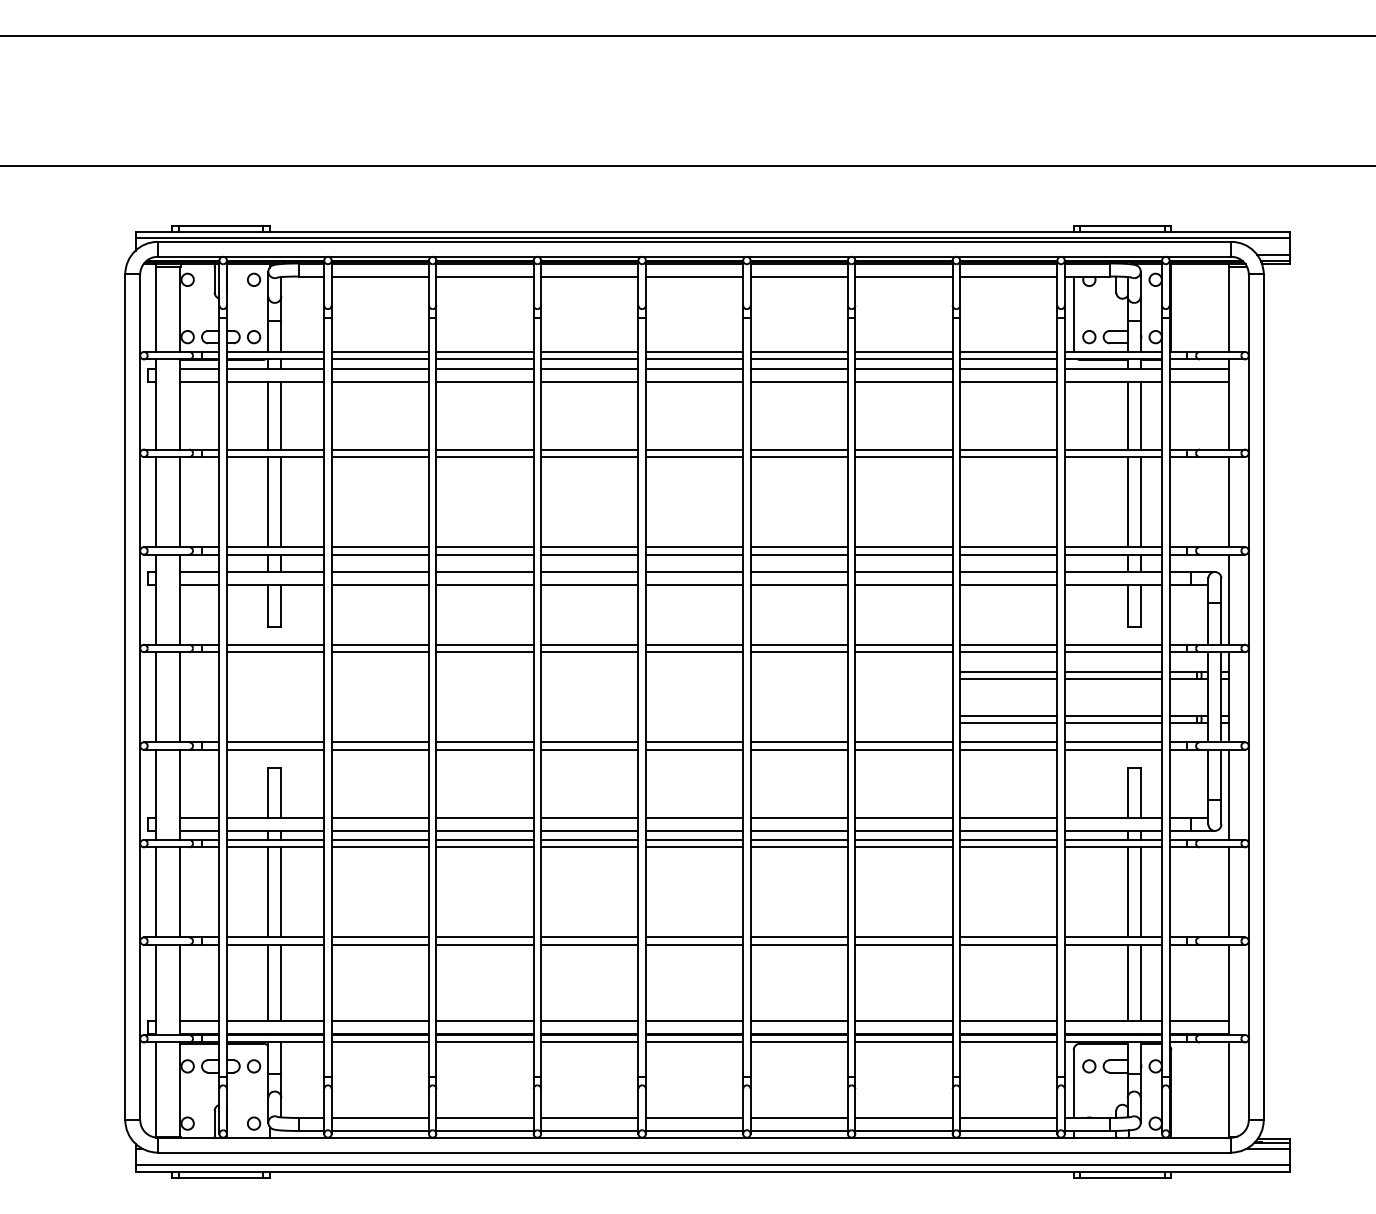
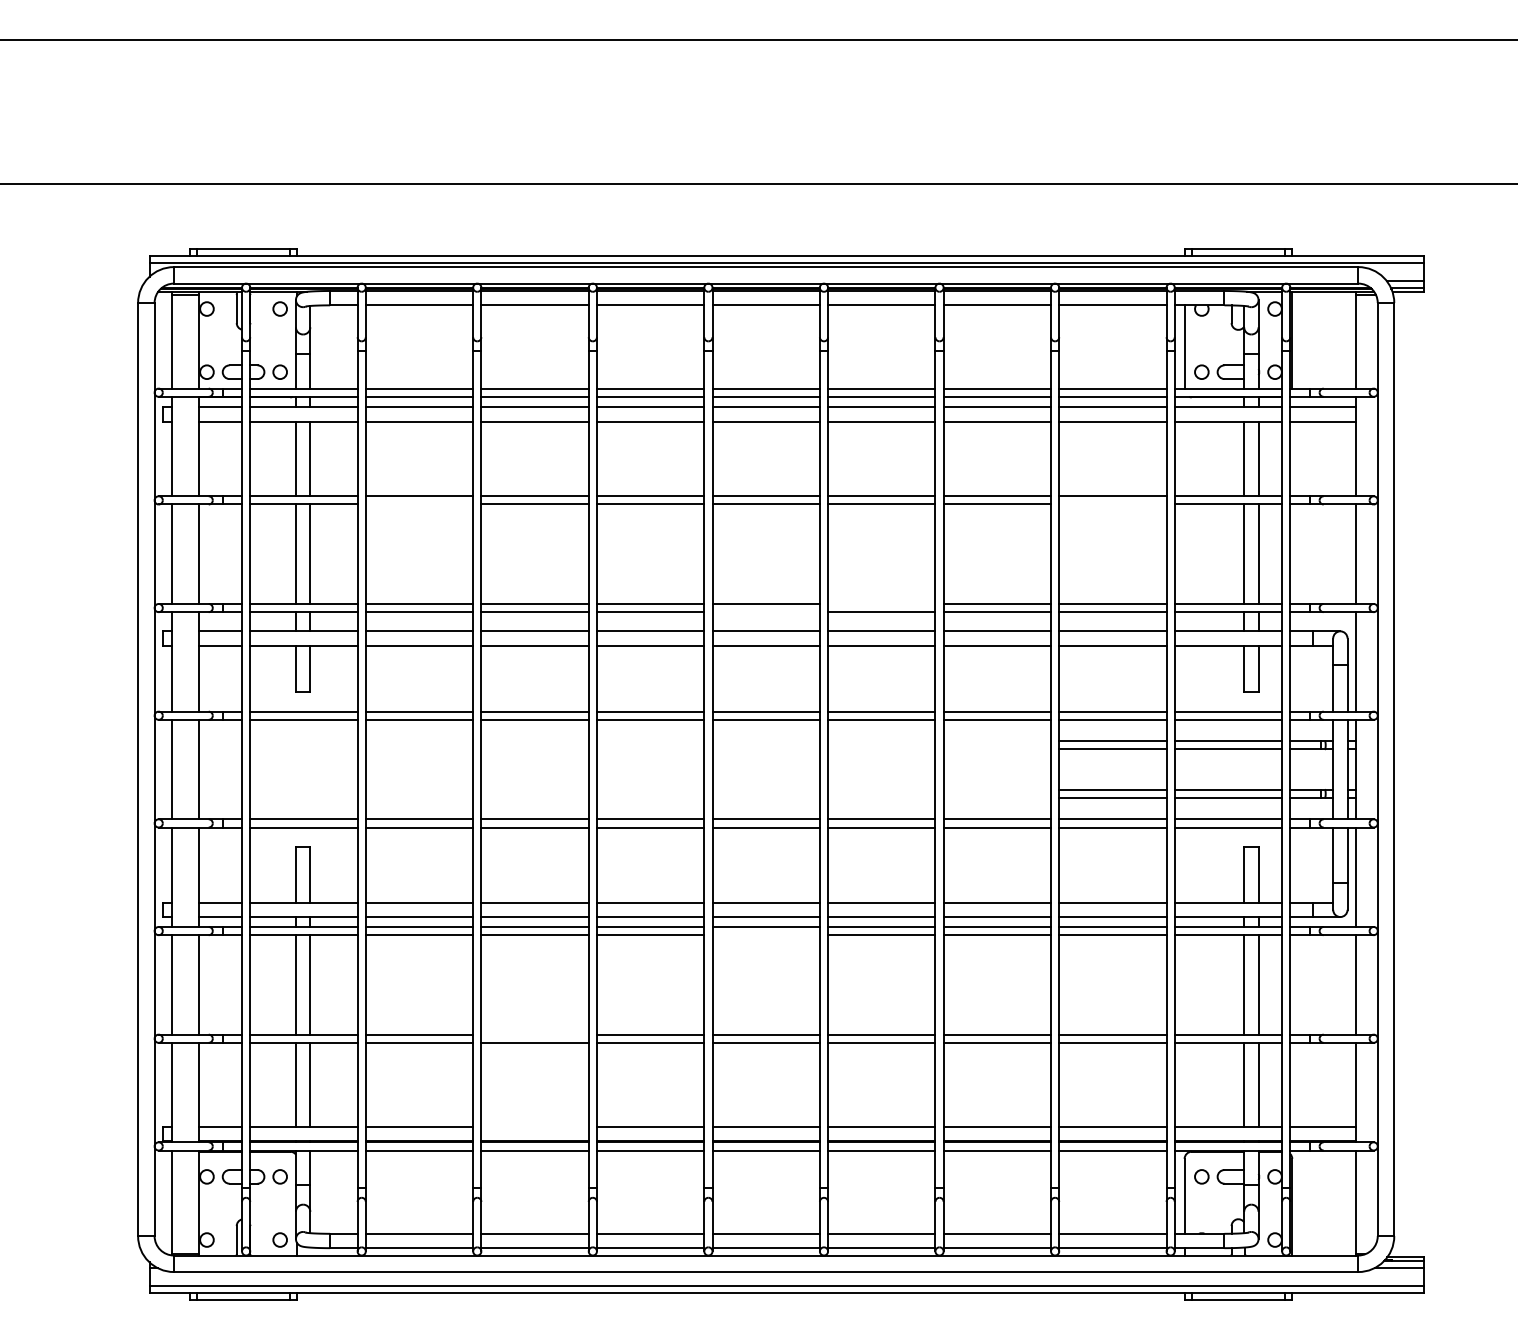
line: (380, 457) -> (419, 504), removed
line: (1008, 457) -> (1112, 504), removed
line: (799, 546) -> (881, 603), removed
line: (693, 554) -> (765, 612), removed
line: (693, 847) -> (765, 935), removed
line: (484, 937) -> (534, 1034), removed
line: (484, 1020) -> (534, 1126), removed

